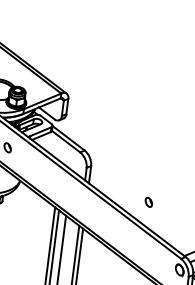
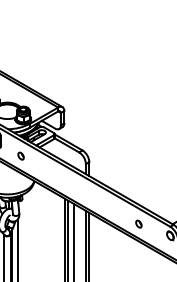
part: (148, 201) -> (138, 223), moved

